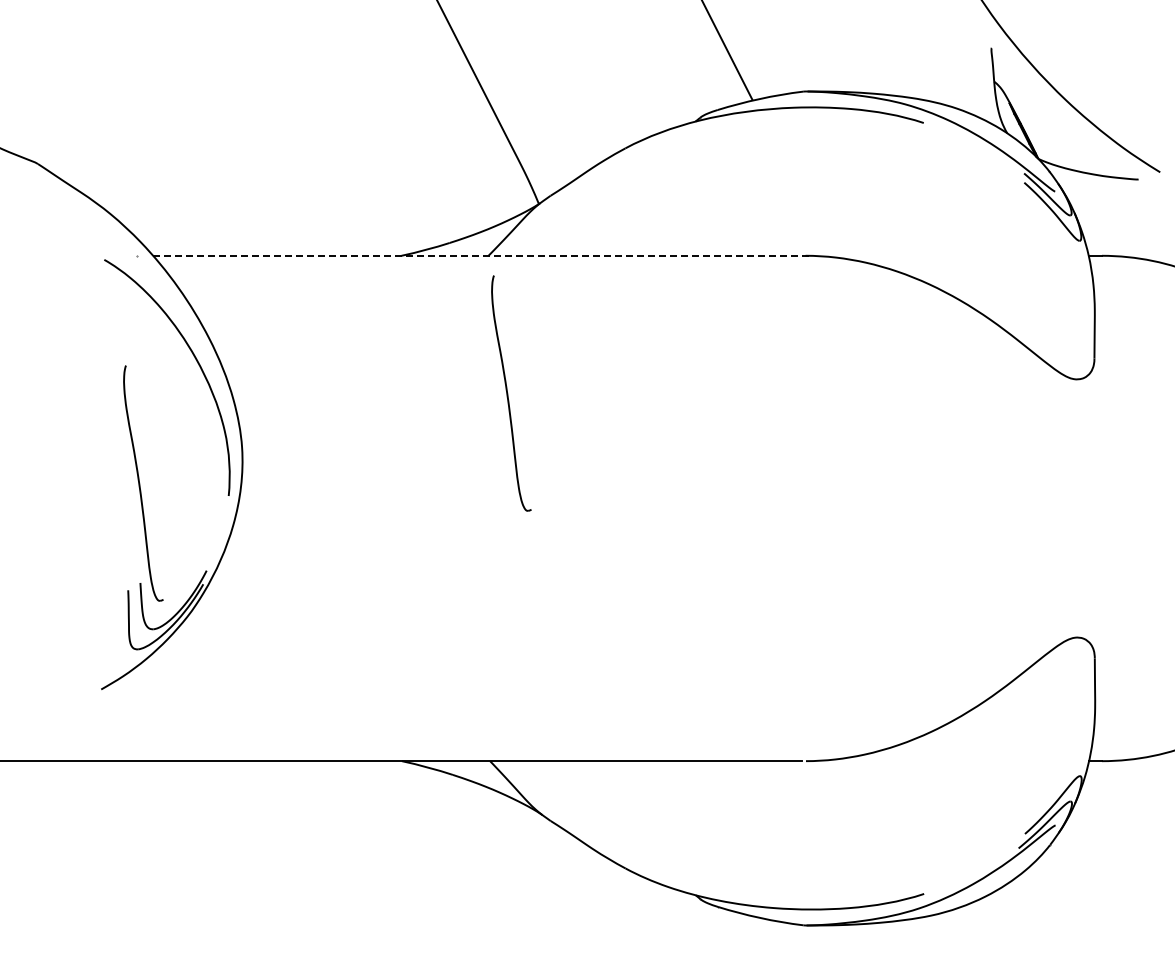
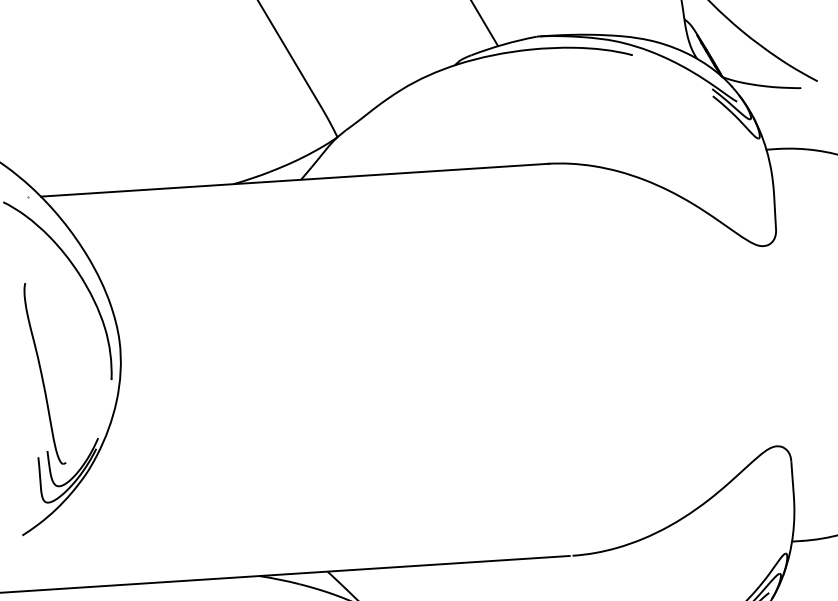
line: (481, 255) -> (295, 179), dashed -> solid
part: (511, 393) -> (325, 285), removed

